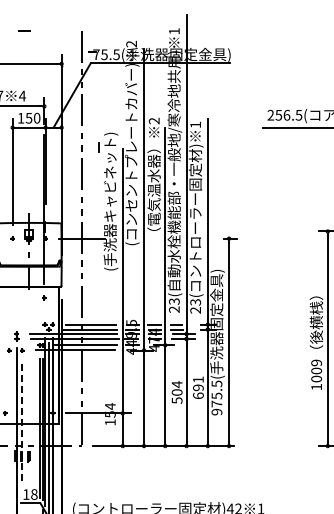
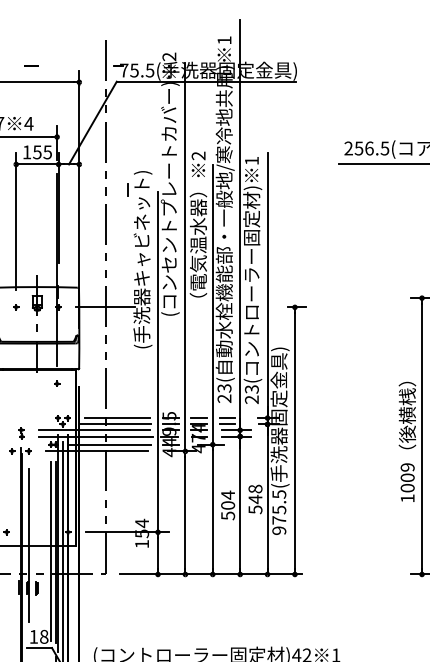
line: (24, 30) -> (31, 66), moved
text: (36, 117) -> (46, 151), 150 -> 155
text: (198, 387) -> (255, 499), 691 -> 548
line: (22, 423) -> (28, 545), dashed -> solid

